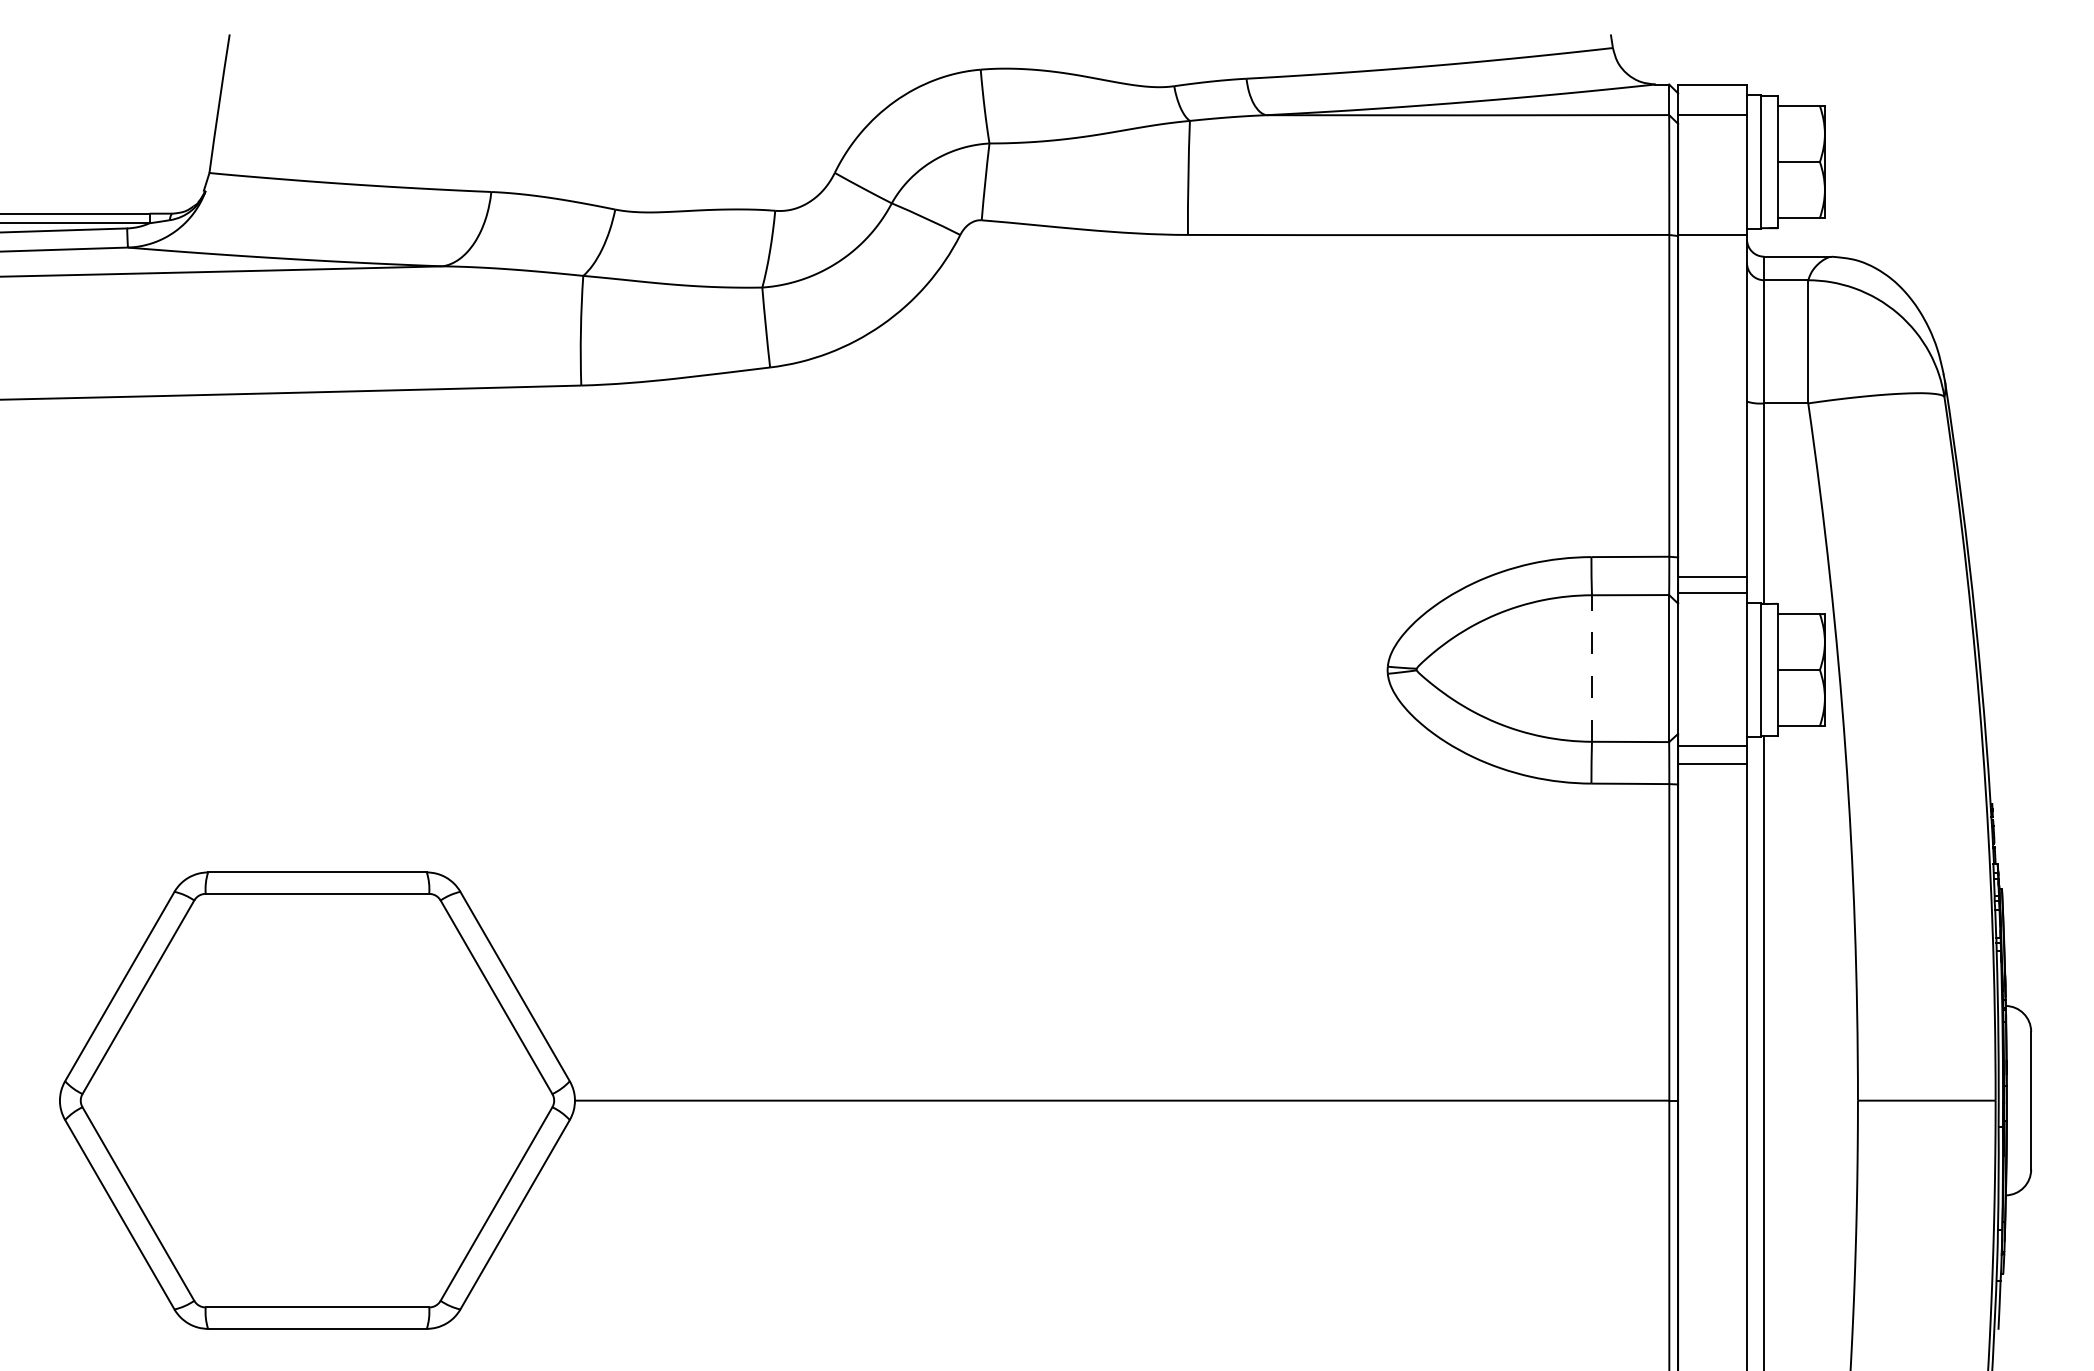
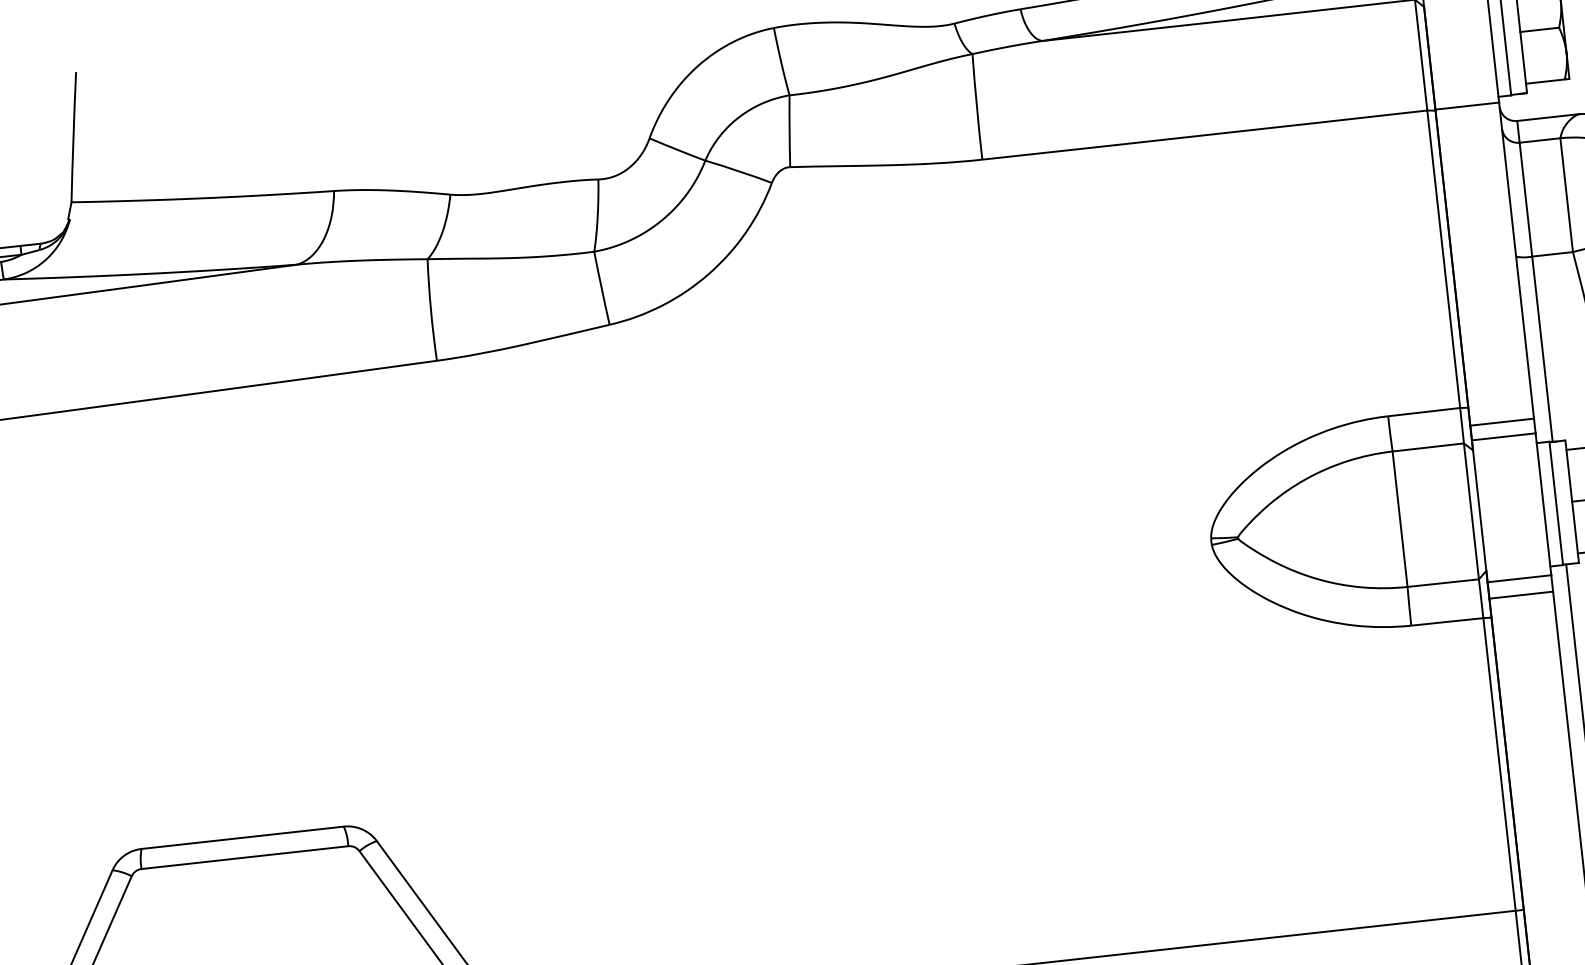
line: (1591, 668) -> (1399, 519), dashed -> solid

